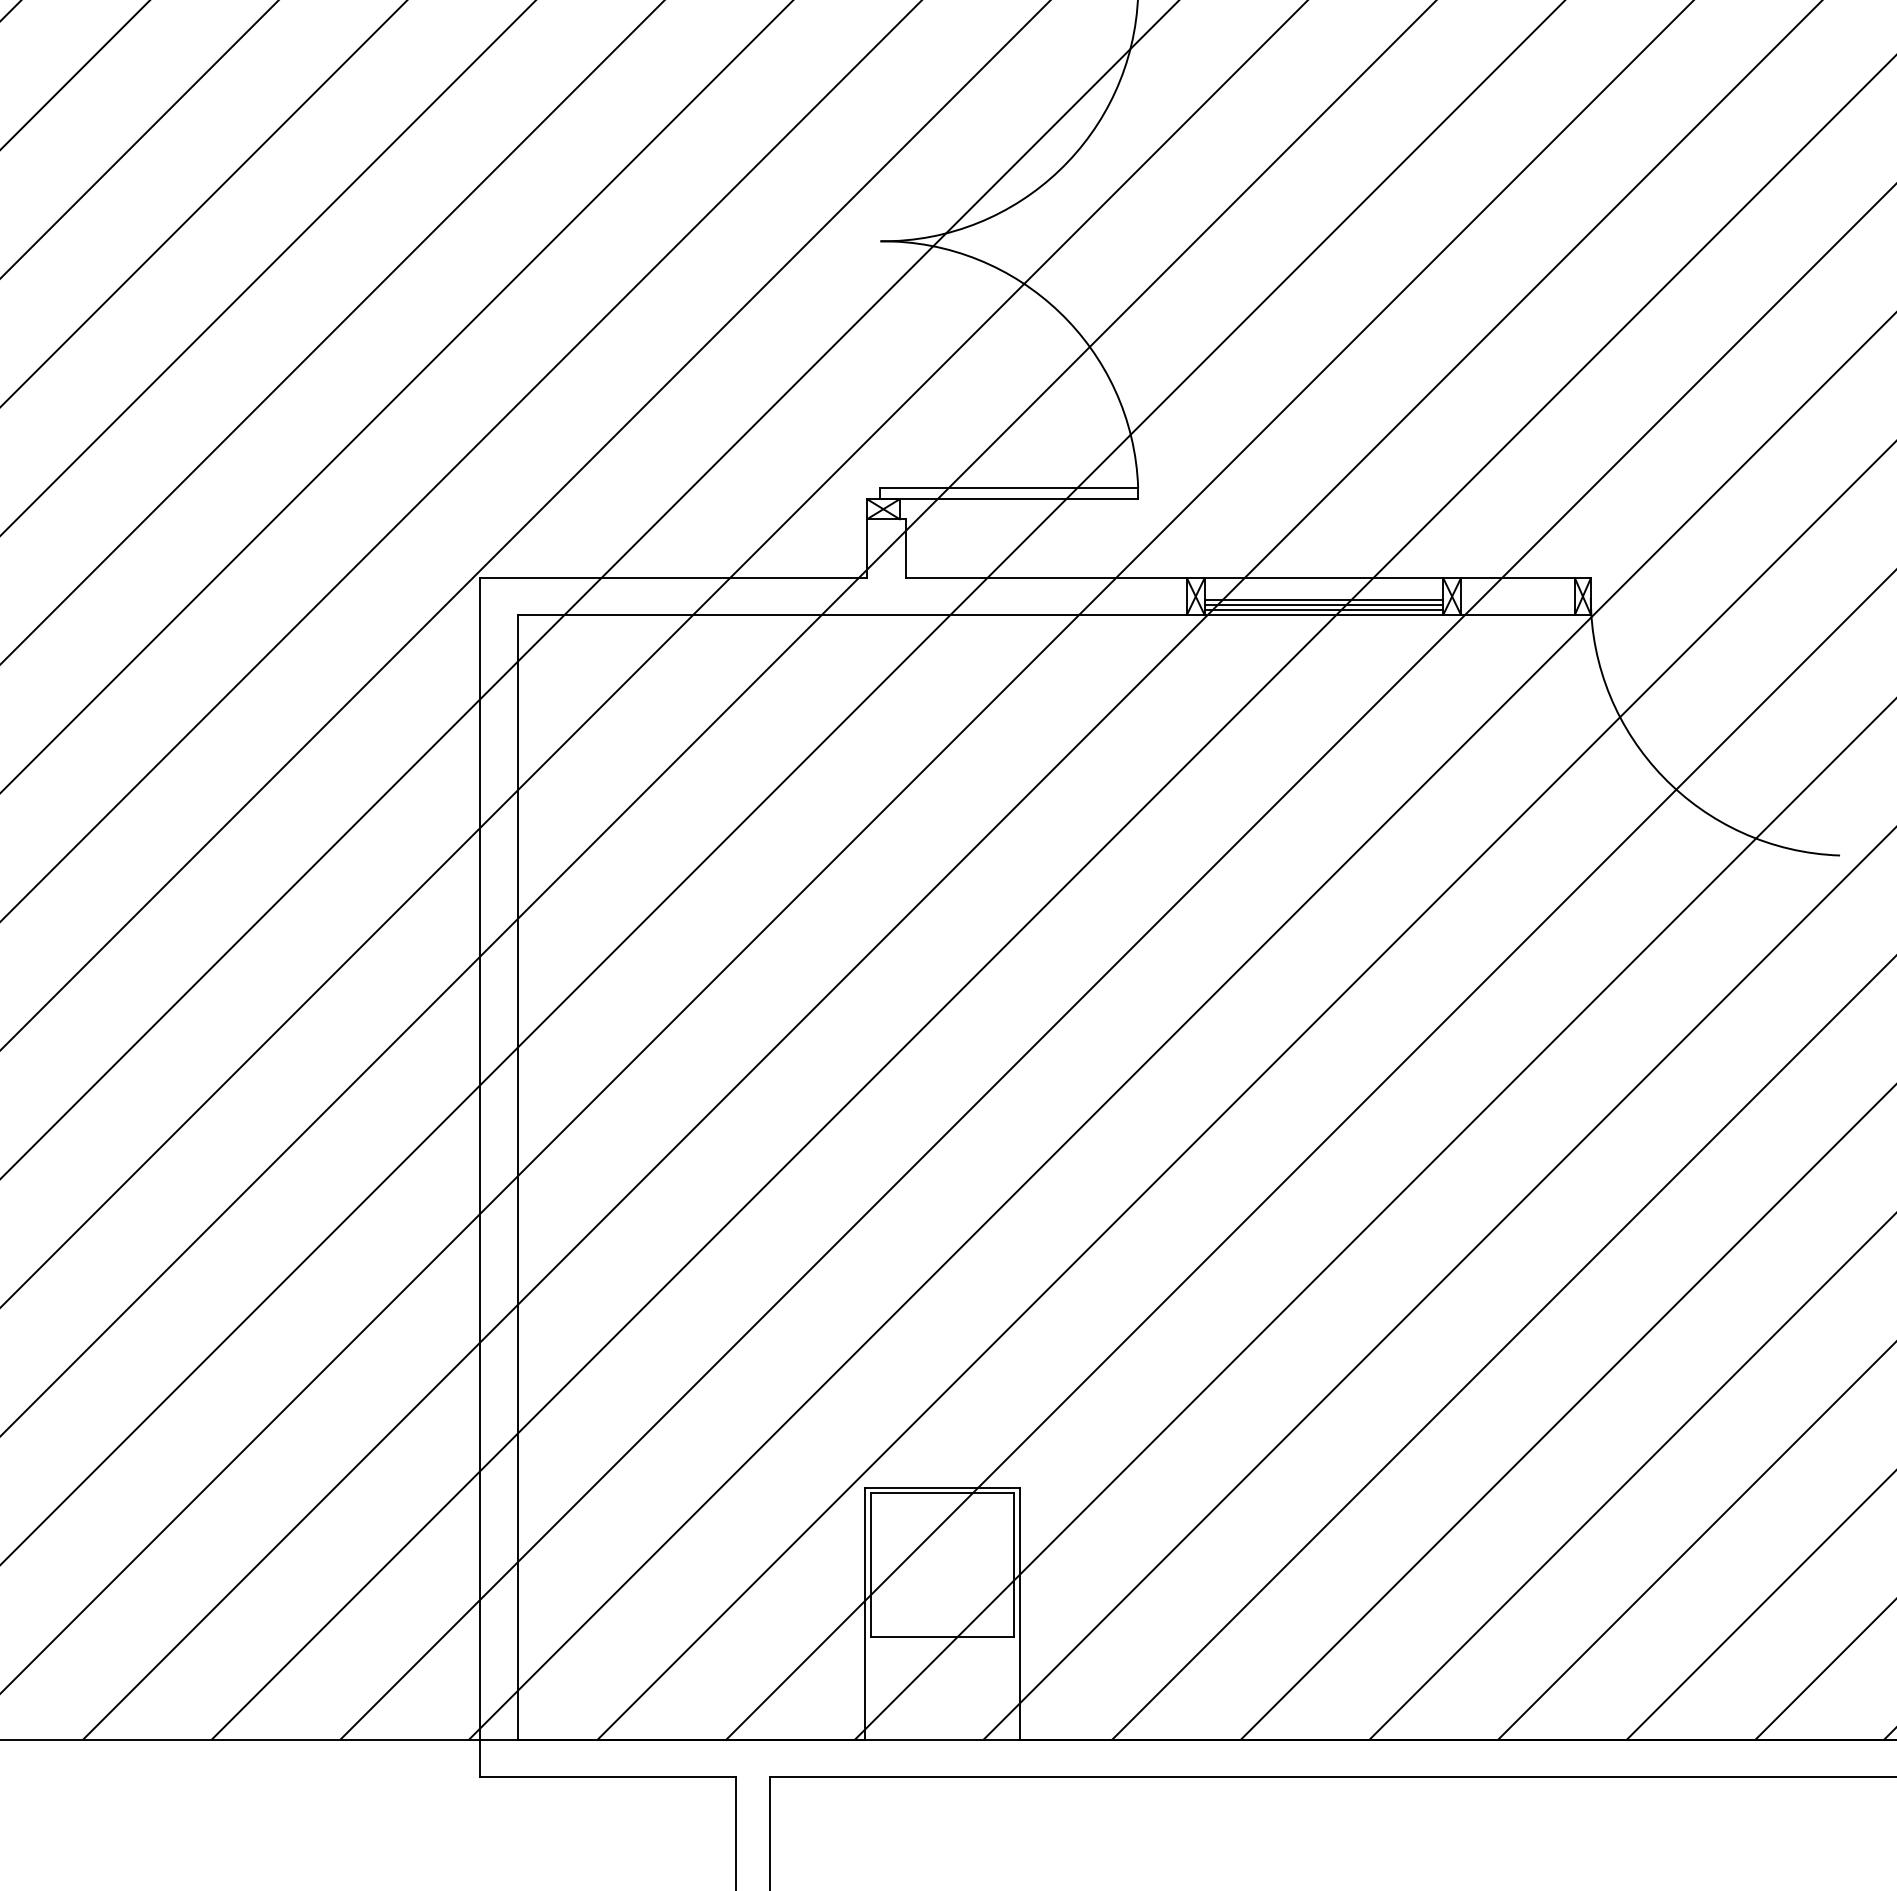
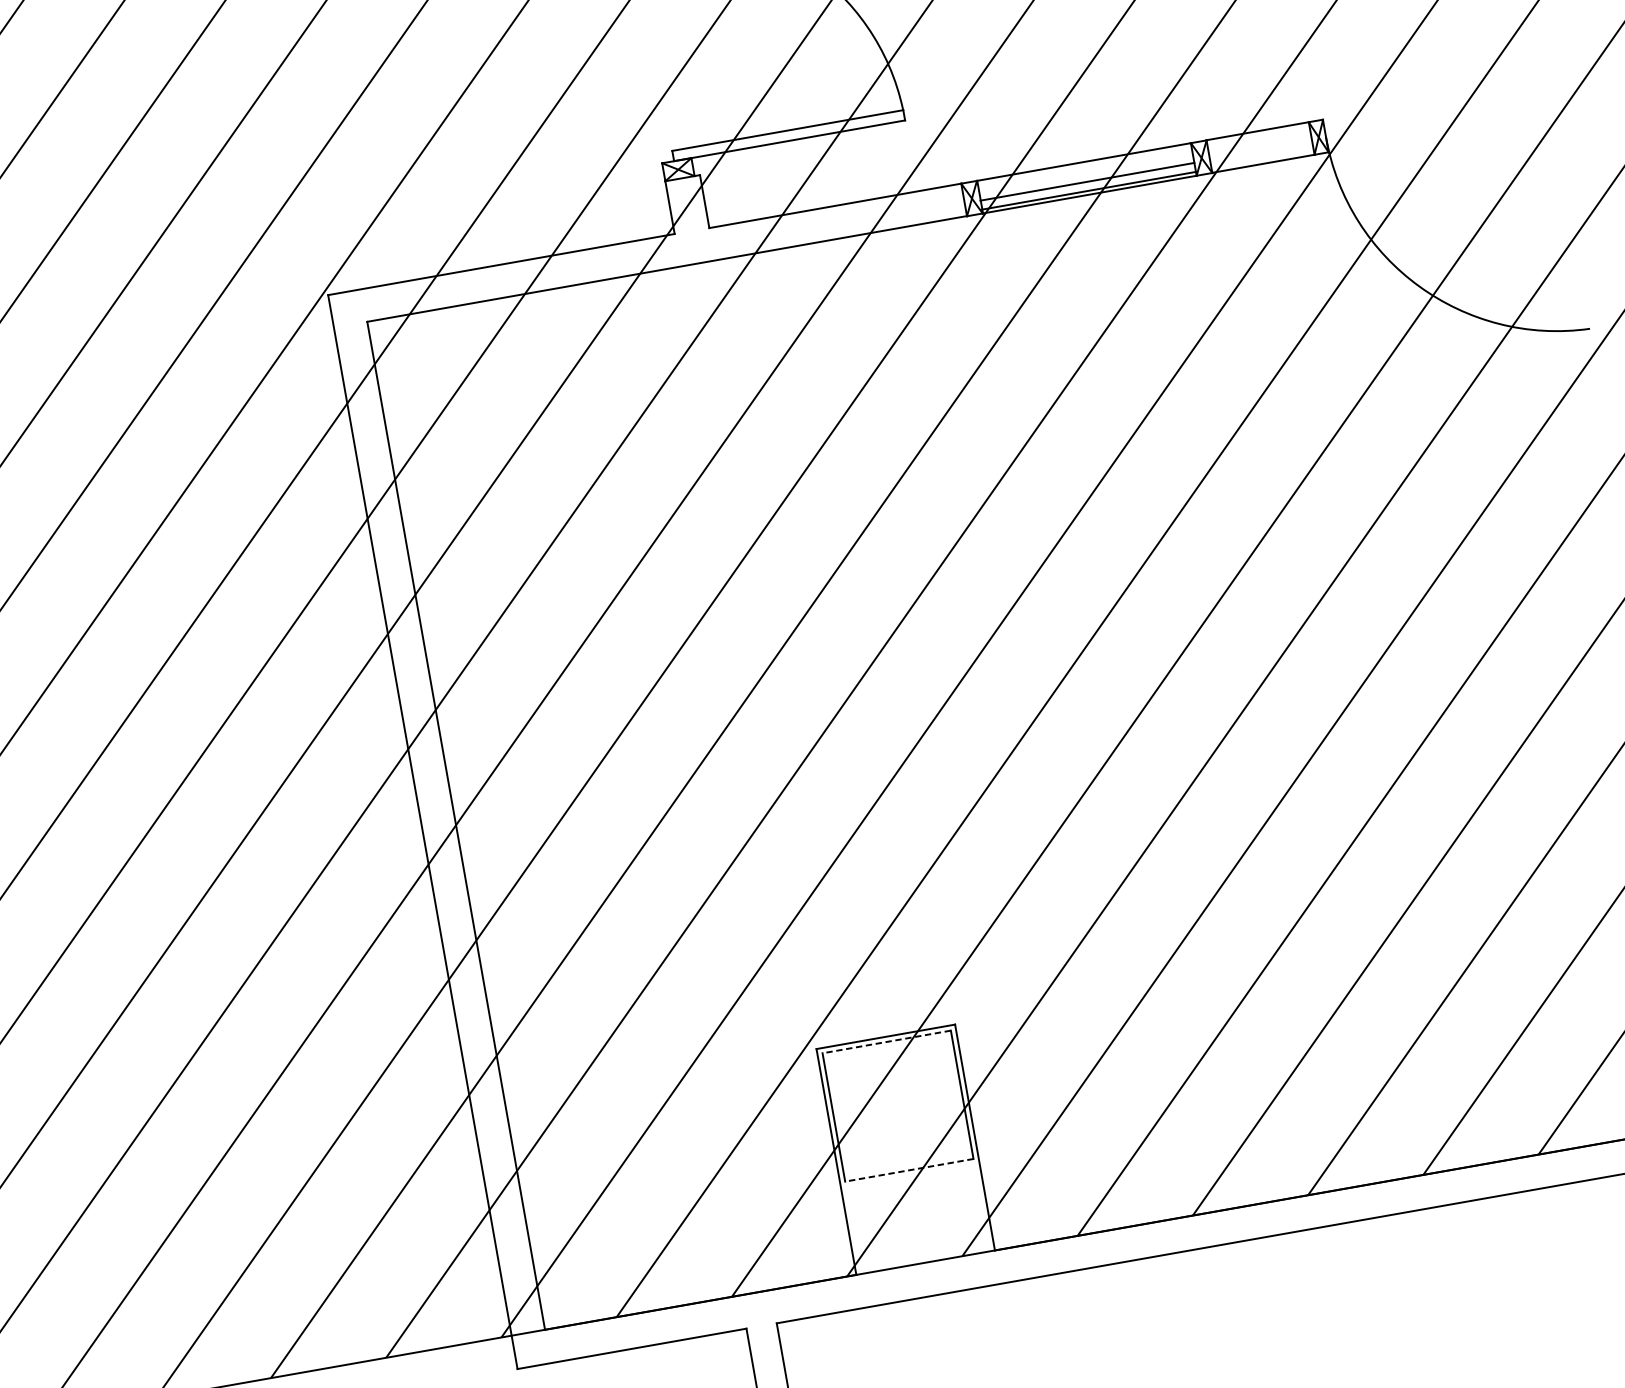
line: (1323, 604) -> (1087, 185), removed
line: (942, 1493) -> (886, 1042), solid -> dashed
line: (942, 1636) -> (909, 1170), solid -> dashed

